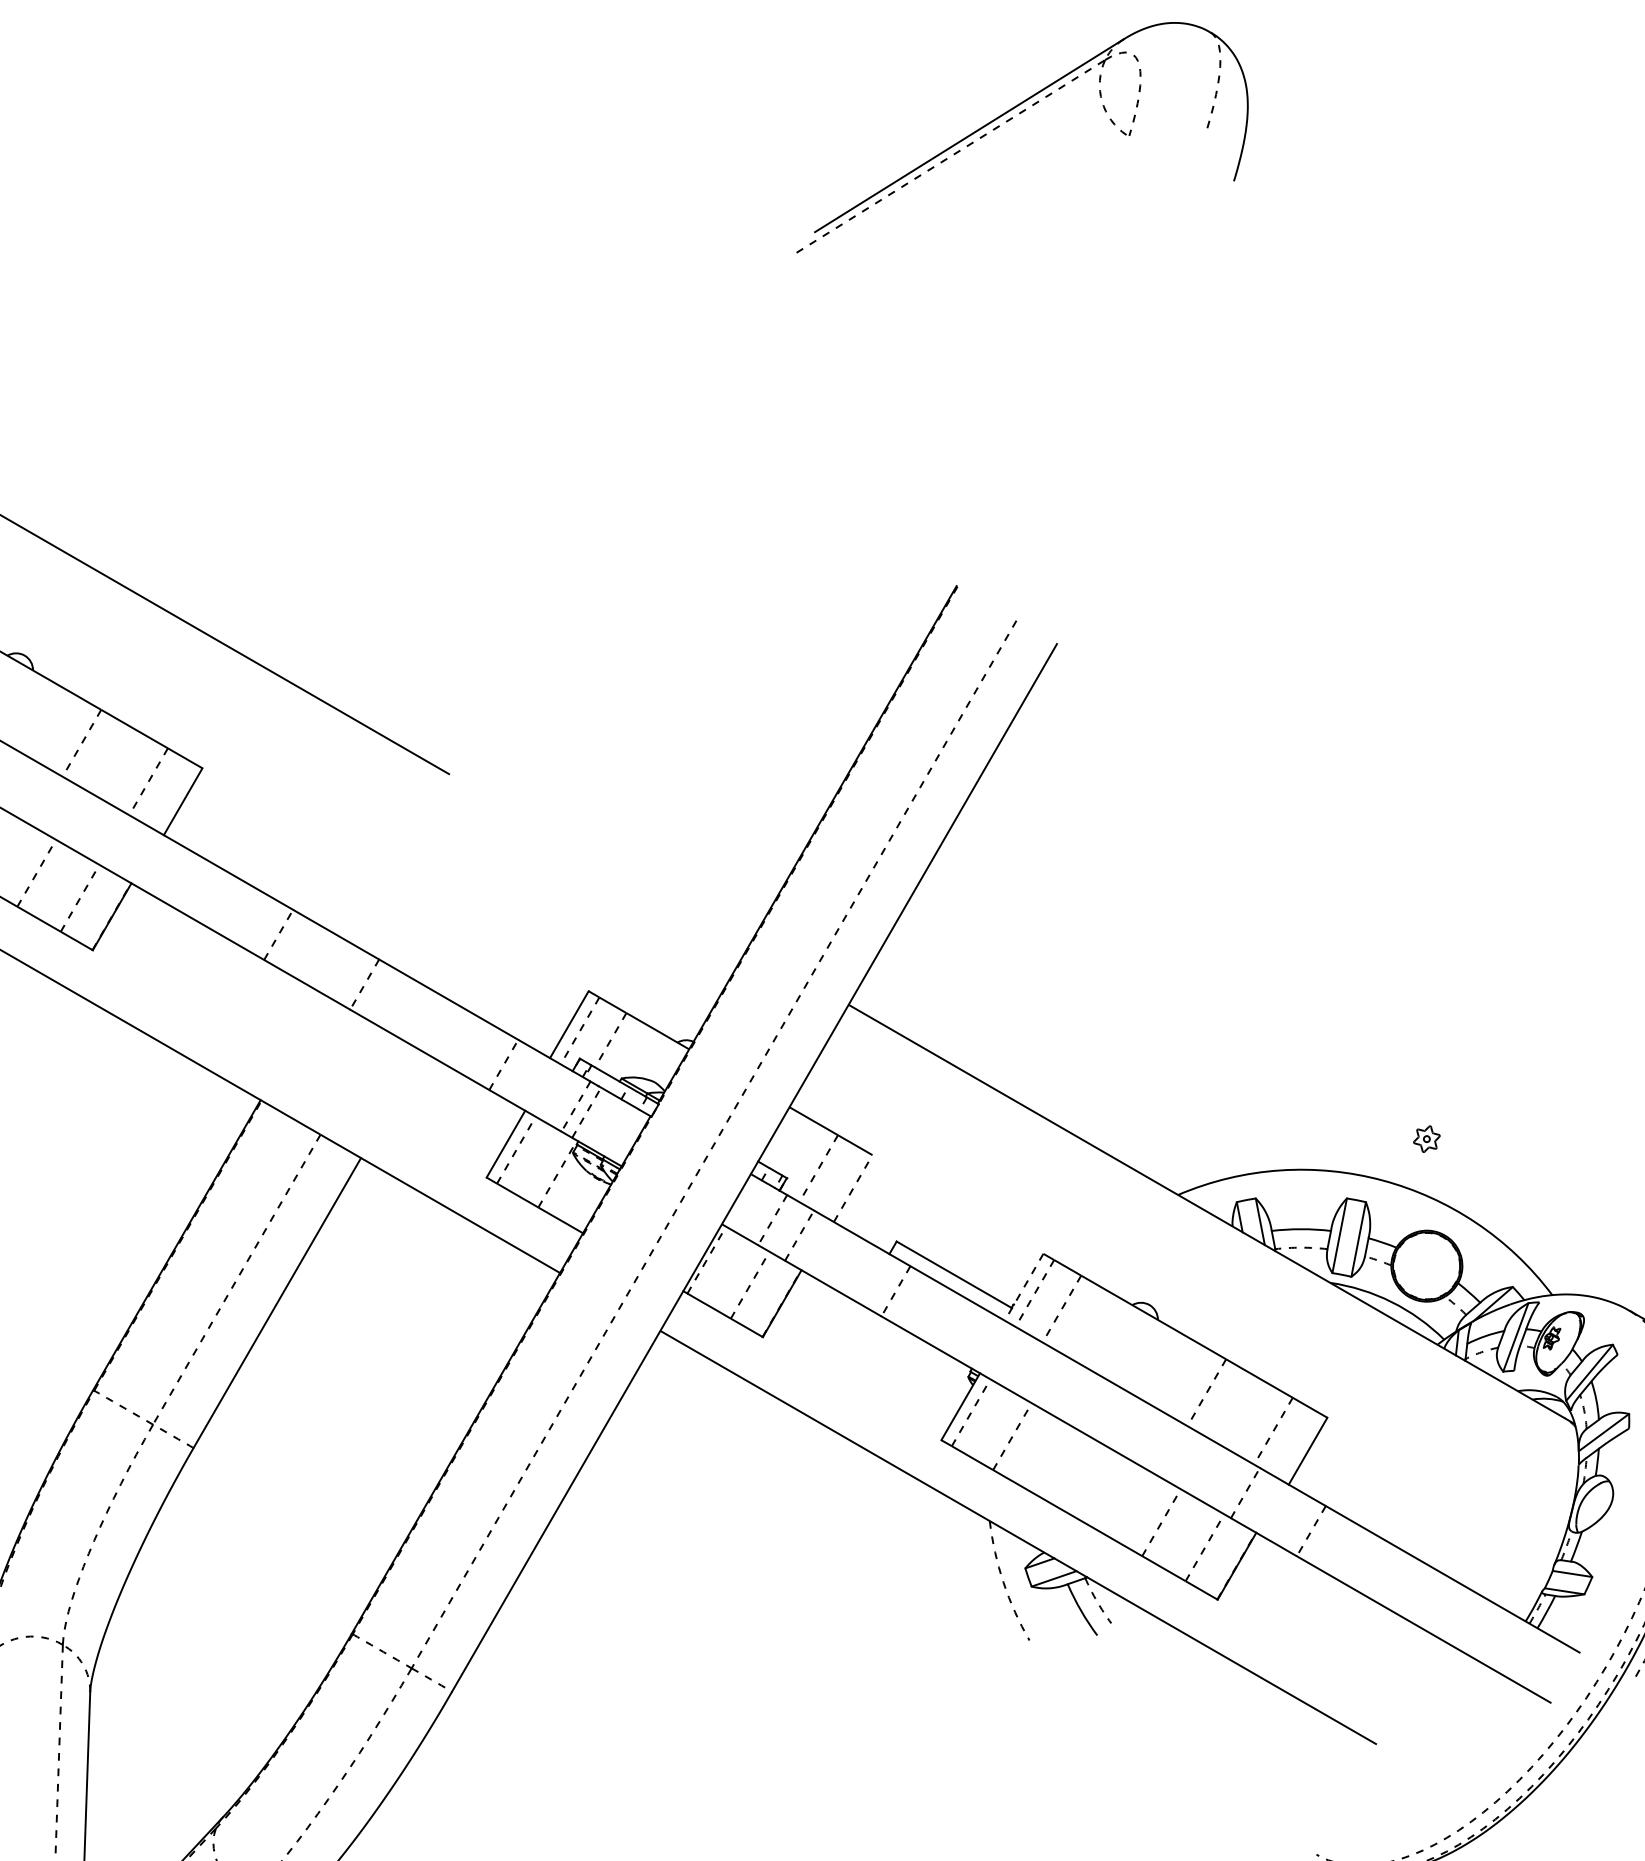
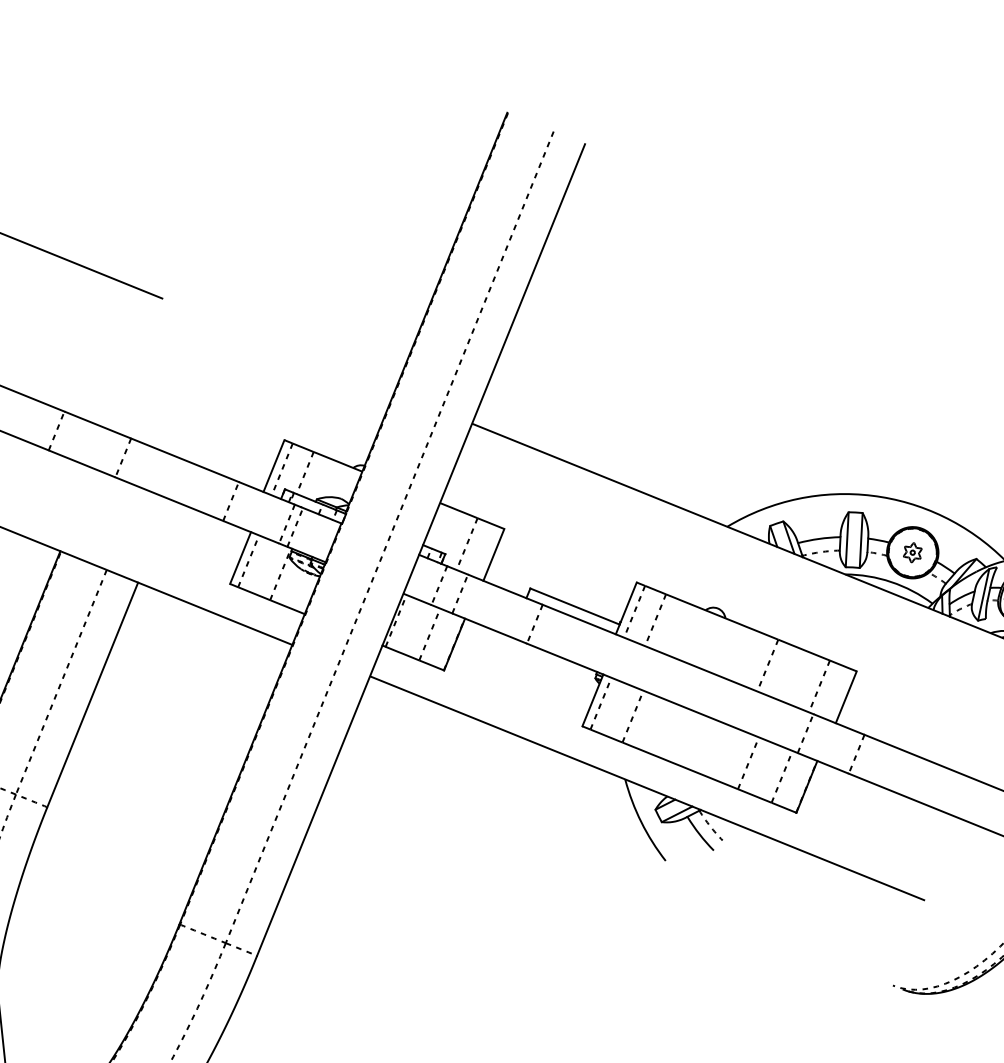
part: (1426, 1138) -> (912, 552), moved
line: (853, 1188) -> (494, 554), dashed -> solid
line: (1024, 1287) -> (626, 608), dashed -> solid
arc: (1003, 1582) -> (641, 822), dashed -> solid

